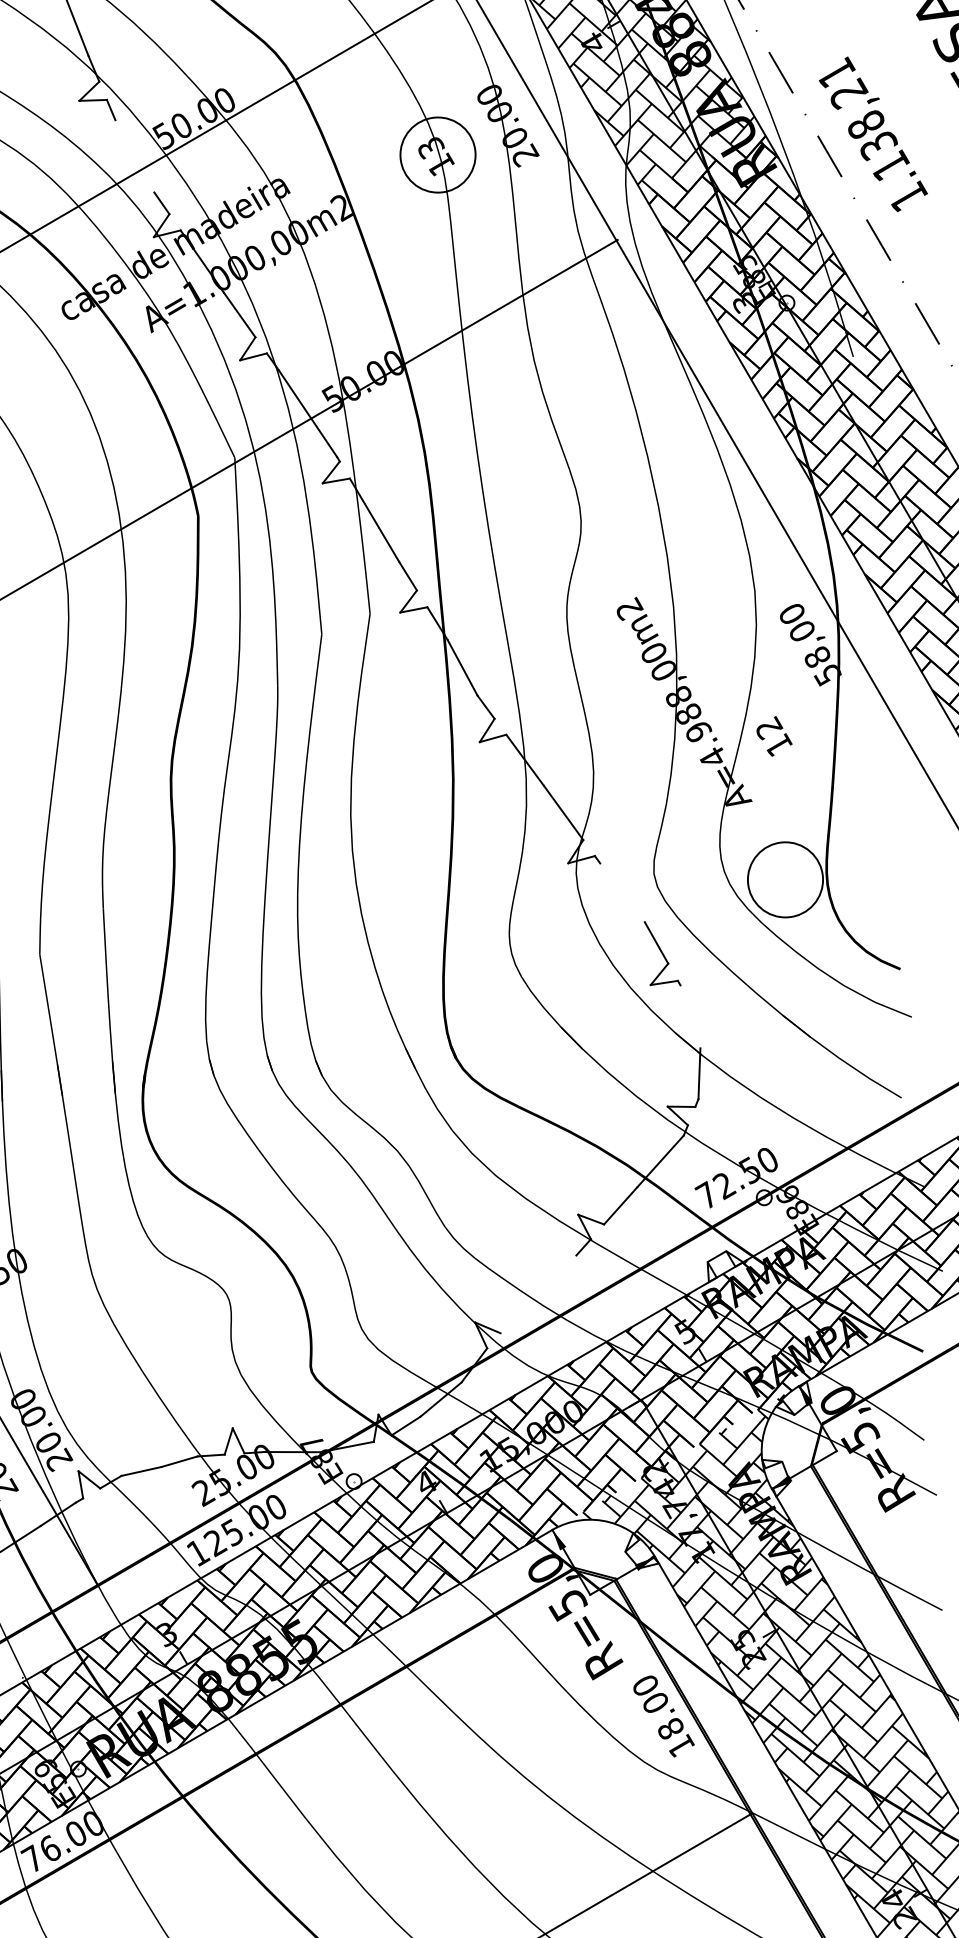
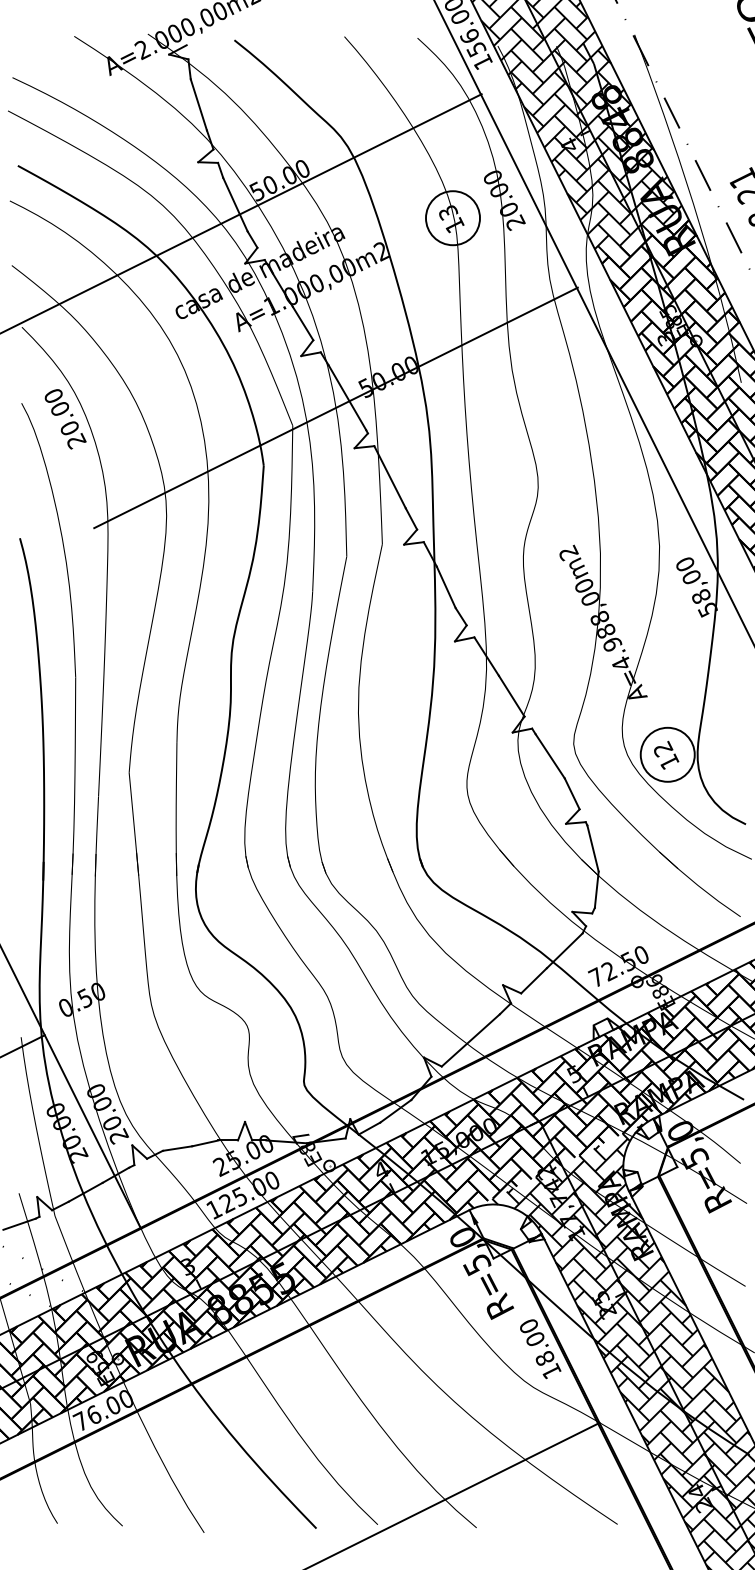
line: (134, 156) -> (235, 204), added
text: (774, 735) -> (666, 754), moved
line: (621, 893) -> (549, 756), added
line: (689, 1016) -> (592, 848), added
line: (538, 1294) -> (470, 1040), added

